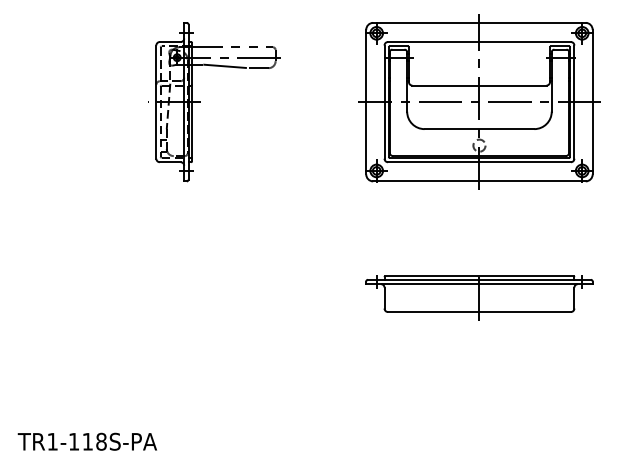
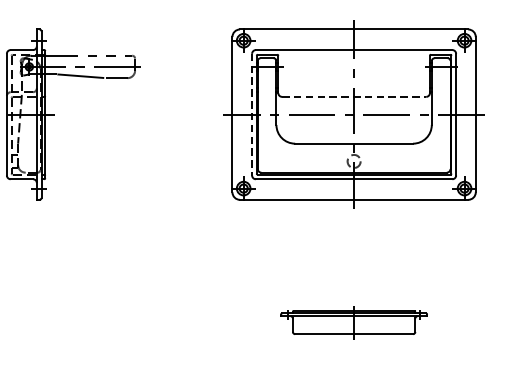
line: (479, 85) -> (354, 96), solid -> dashed
line: (384, 102) -> (252, 115), solid -> dashed
part: (479, 297) -> (354, 324), size x0.6

